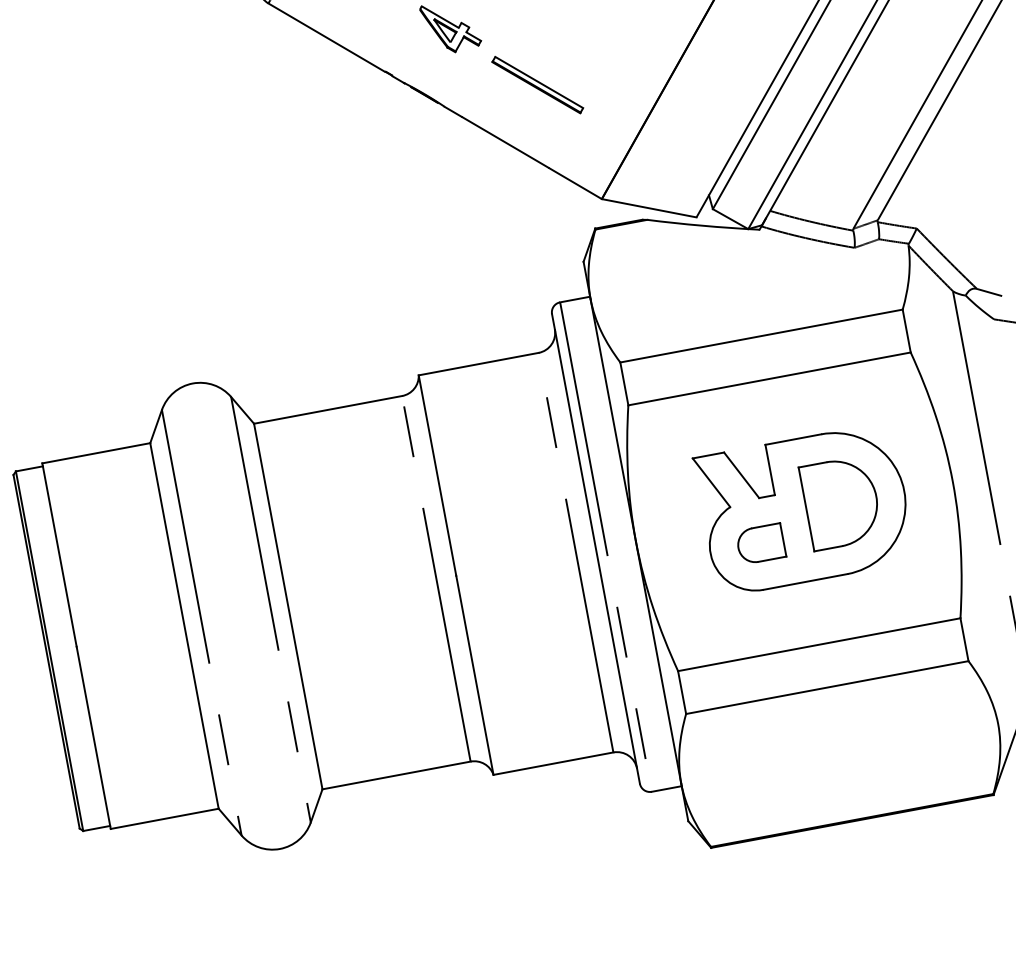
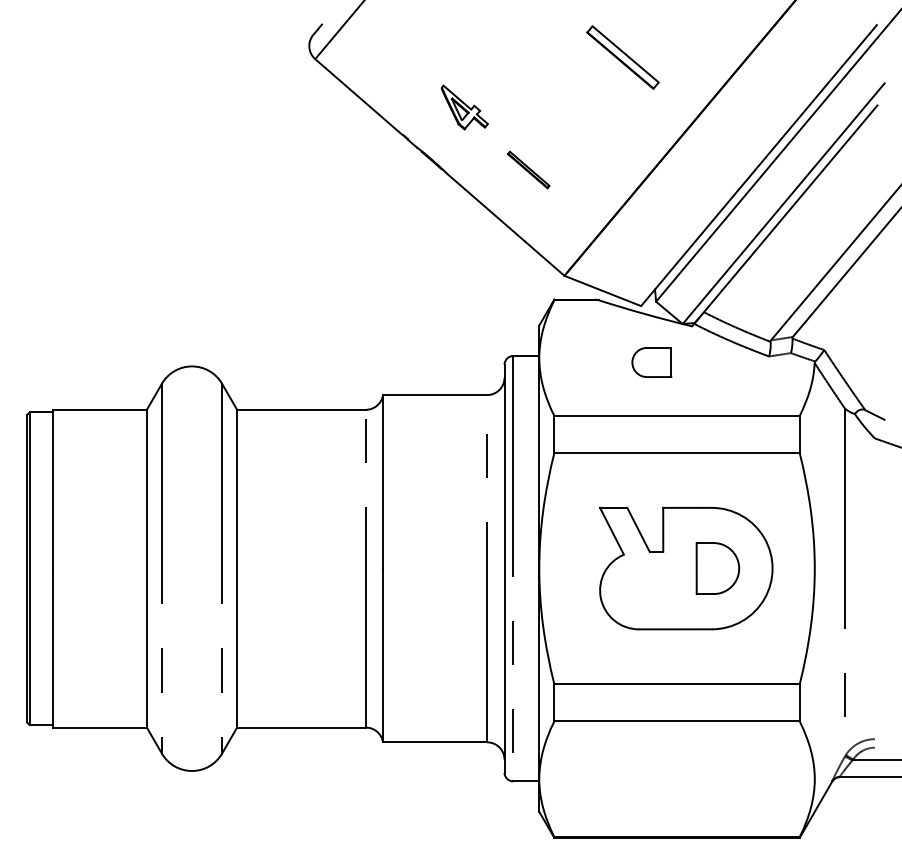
part: (537, 84) -> (528, 169), size x0.6
part: (840, 502) -> (717, 568), size x0.7
part: (760, 544) -> (651, 362), moved

